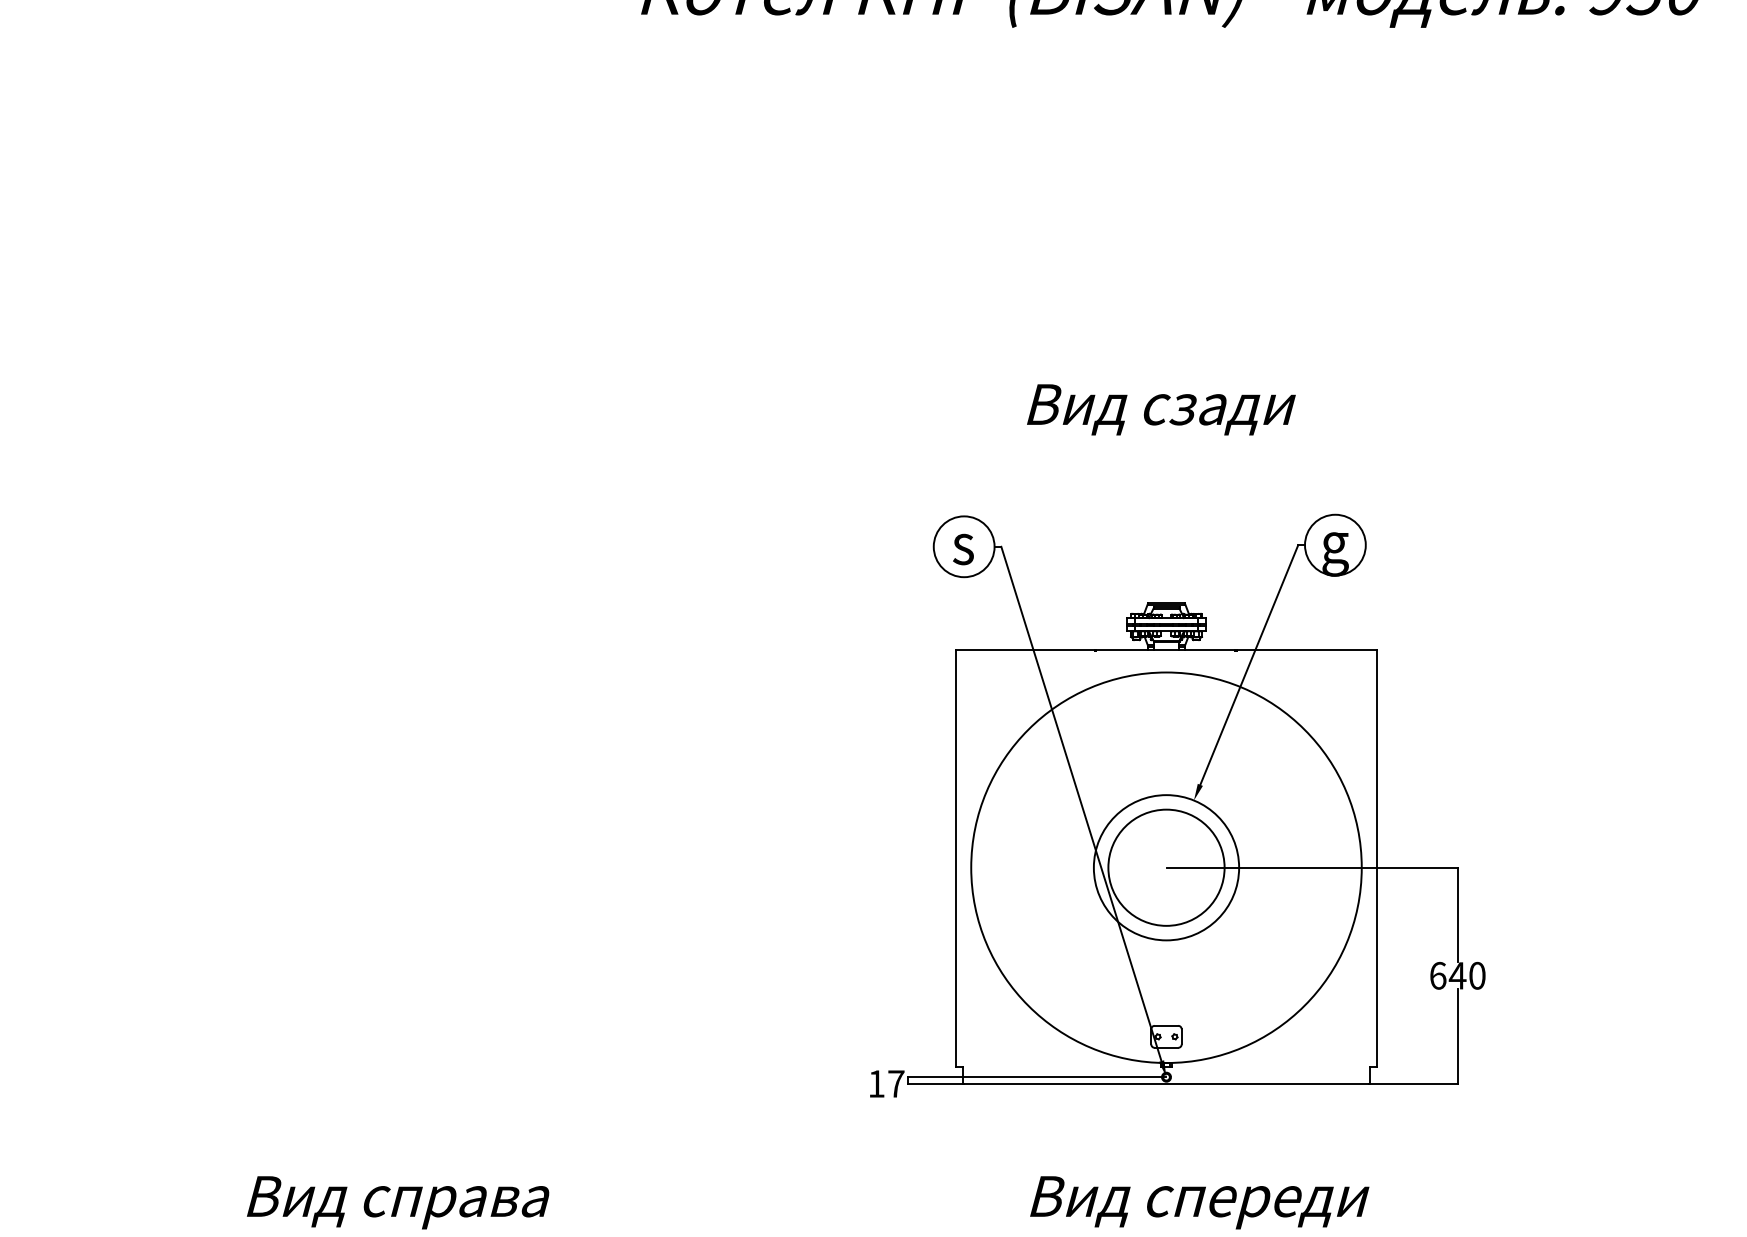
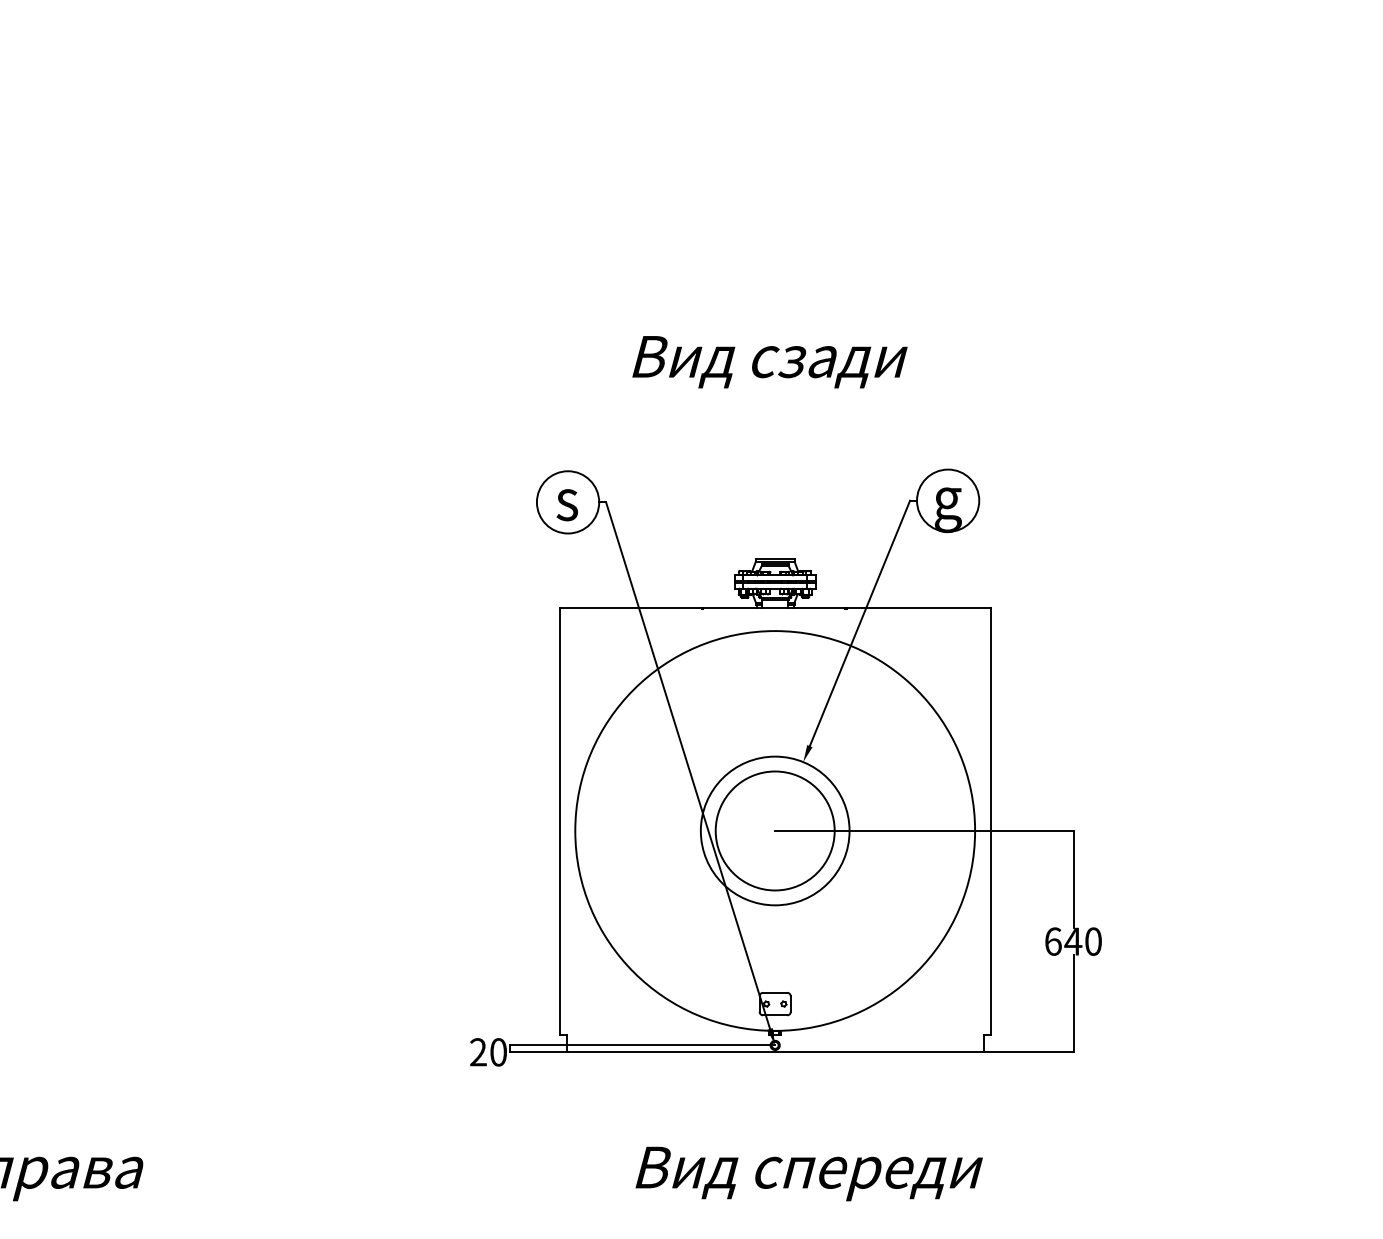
text: (886, 1083) -> (488, 1051), 17 -> 20

